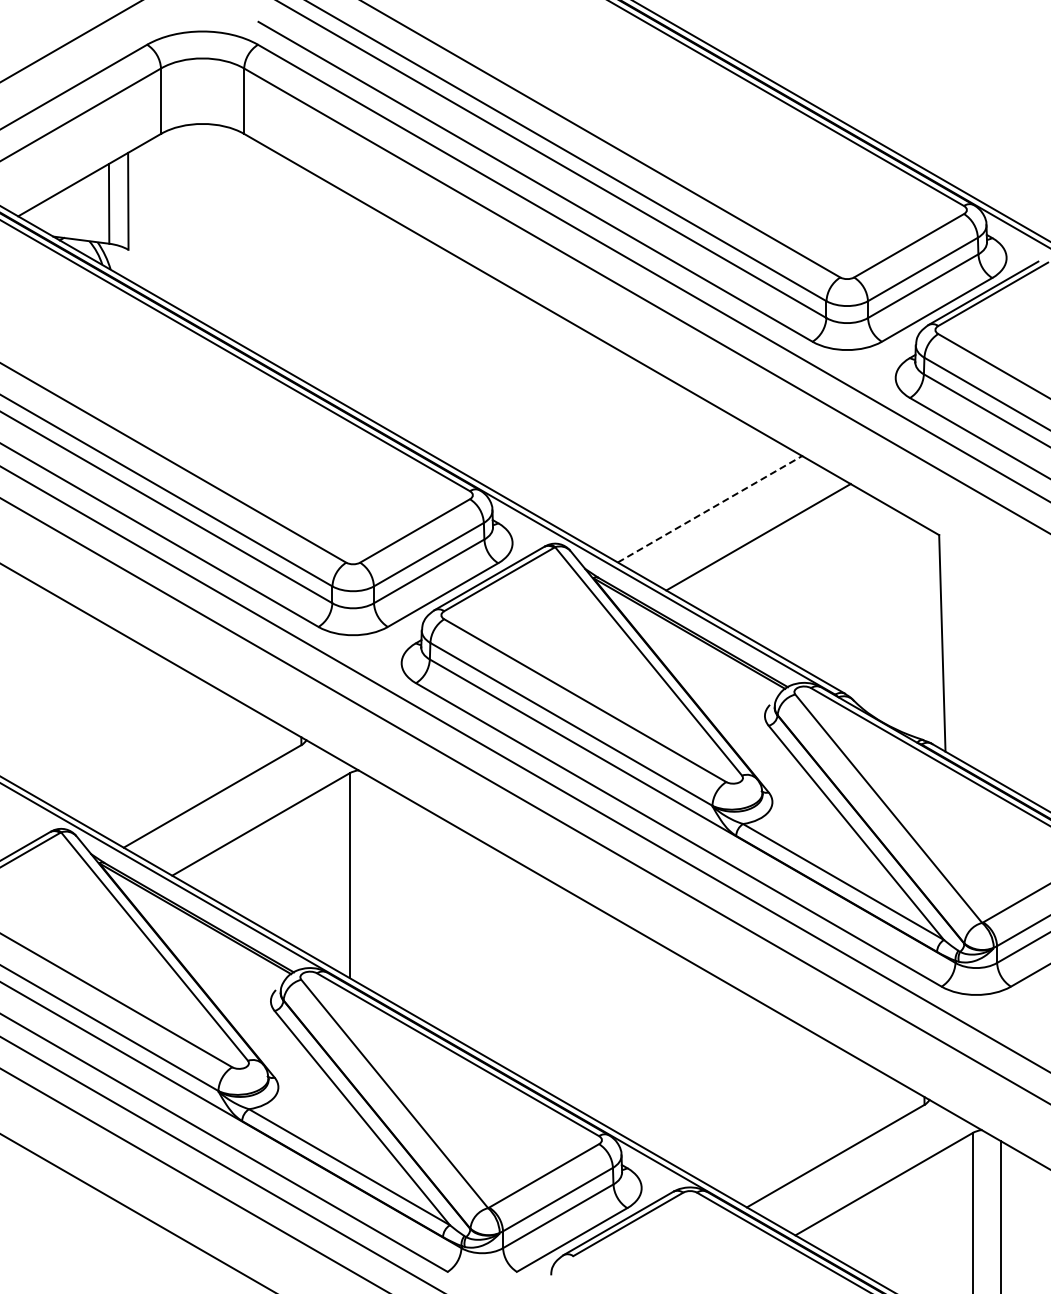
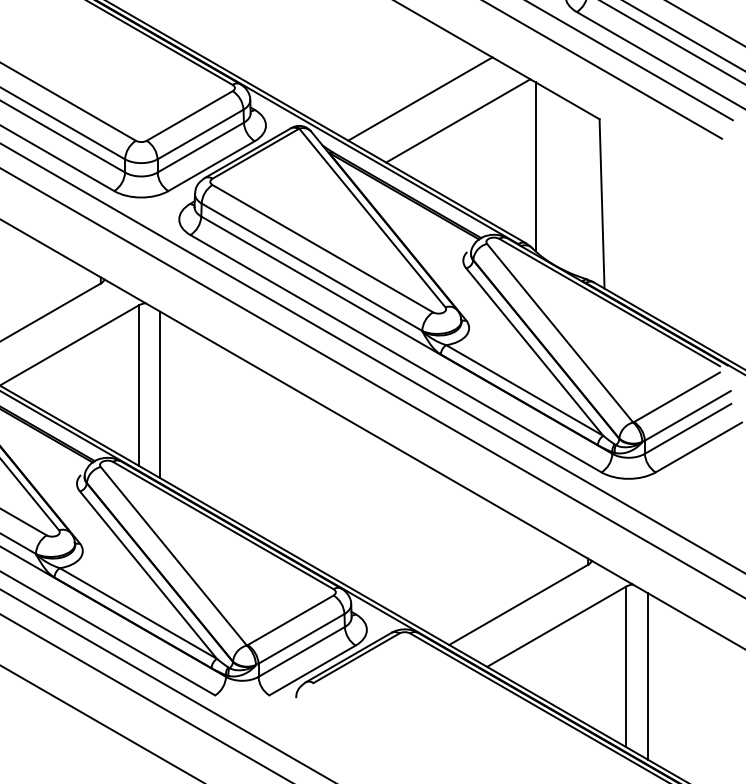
line: (710, 509) -> (420, 99), dashed -> solid
line: (857, 596) -> (535, 167), added
line: (377, 887) -> (160, 394), added

